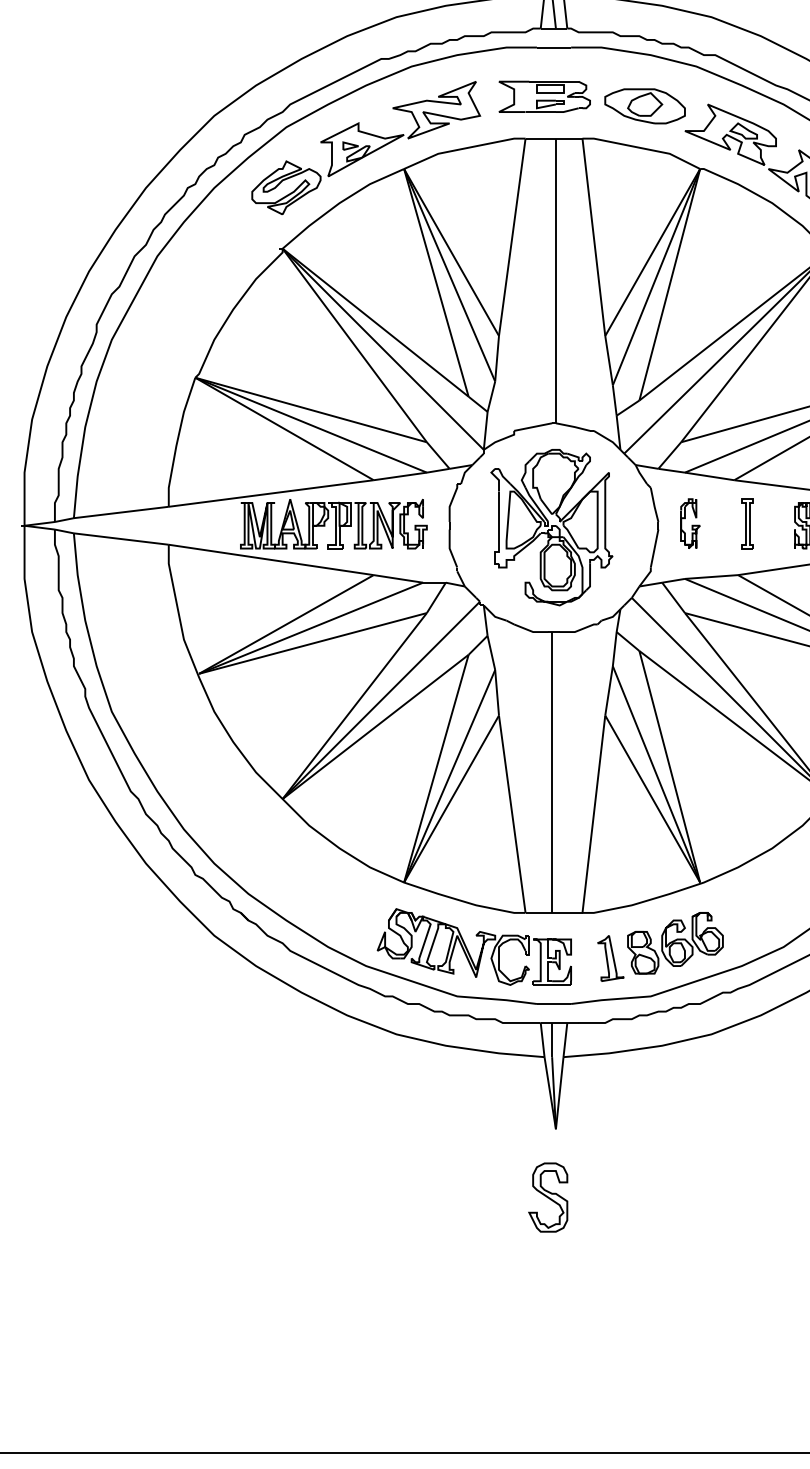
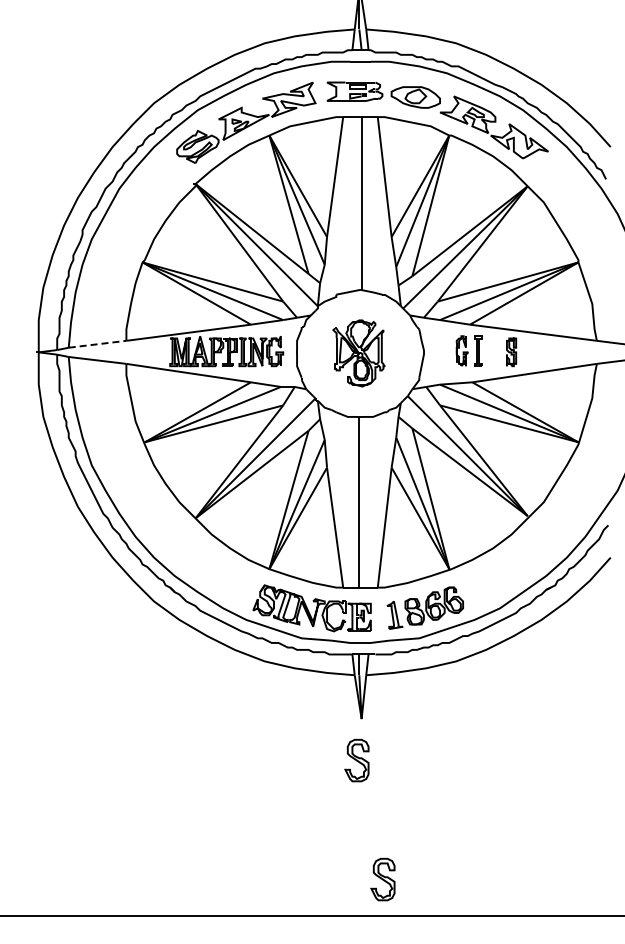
line: (122, 512) -> (98, 344), solid -> dashed
part: (688, 522) -> (461, 350), moved
part: (550, 527) -> (358, 353), size x0.7
part: (590, 1393) -> (382, 879), added

